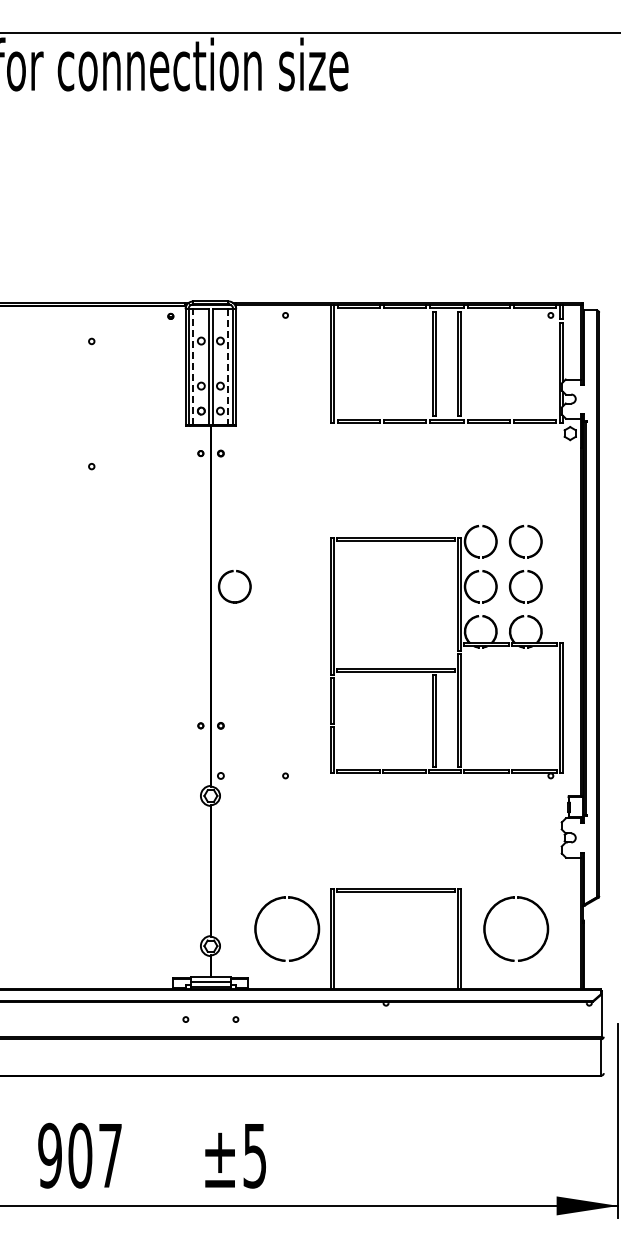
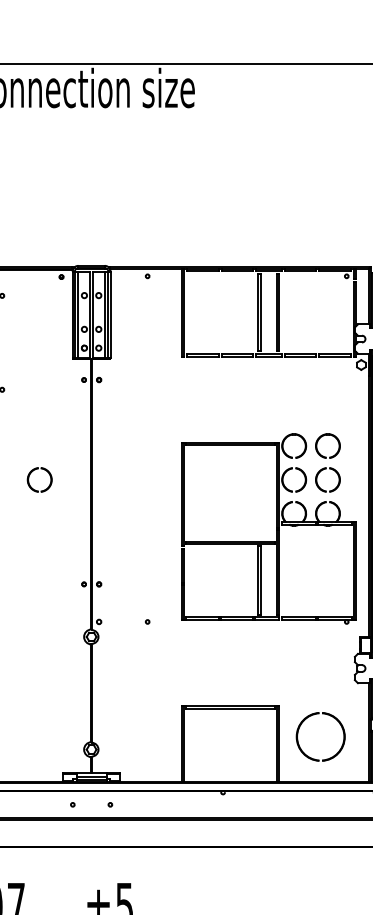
line: (193, 366) -> (78, 314), dashed -> solid
line: (228, 366) -> (104, 314), dashed -> solid
part: (227, 574) -> (34, 470), moved
part: (301, 902) -> (159, 716), removed

